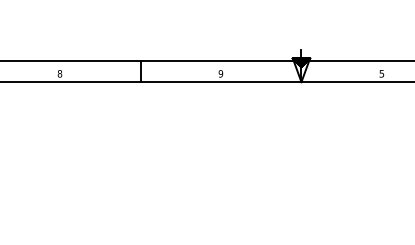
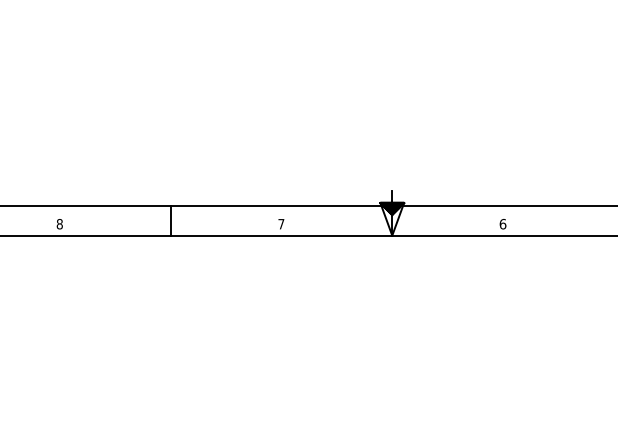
text: (221, 73) -> (281, 223), 9 -> 7
text: (381, 73) -> (502, 223), 5 -> 6

